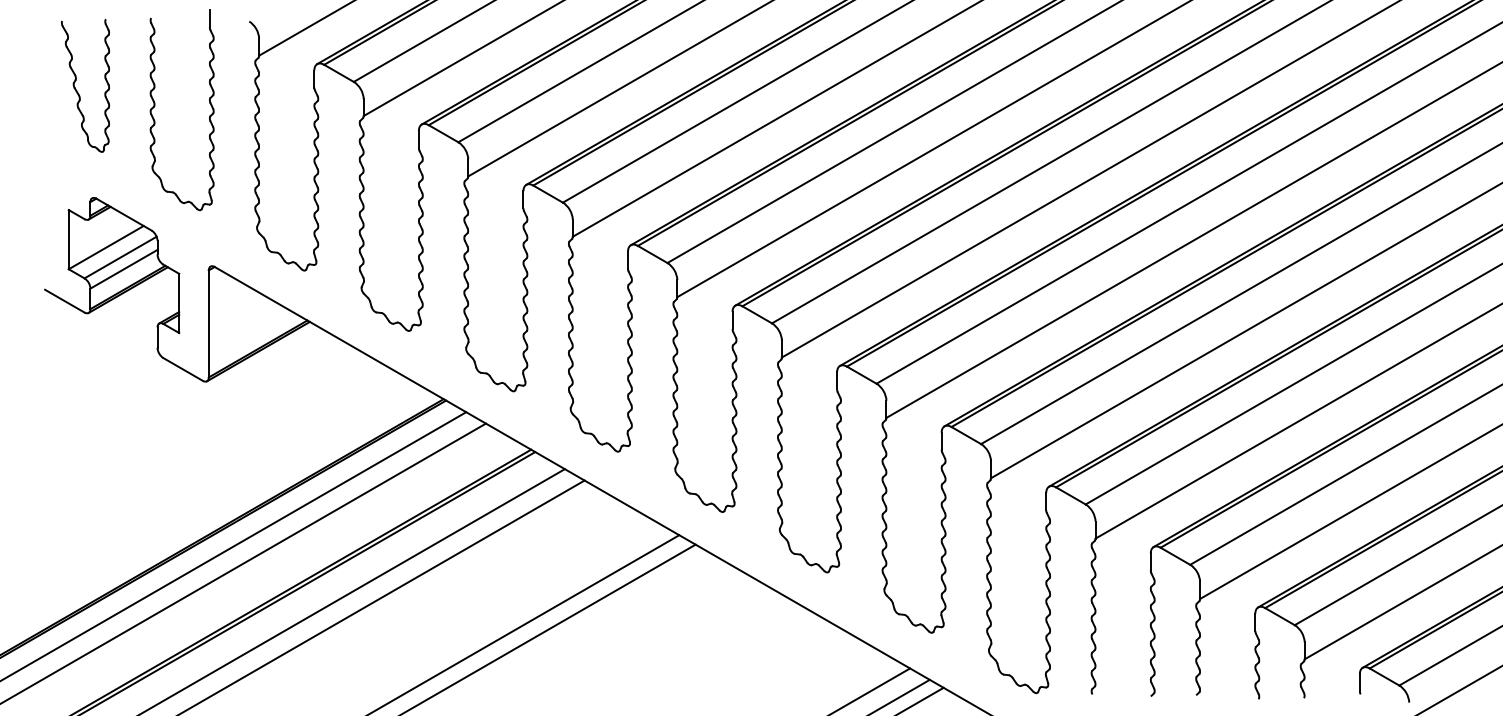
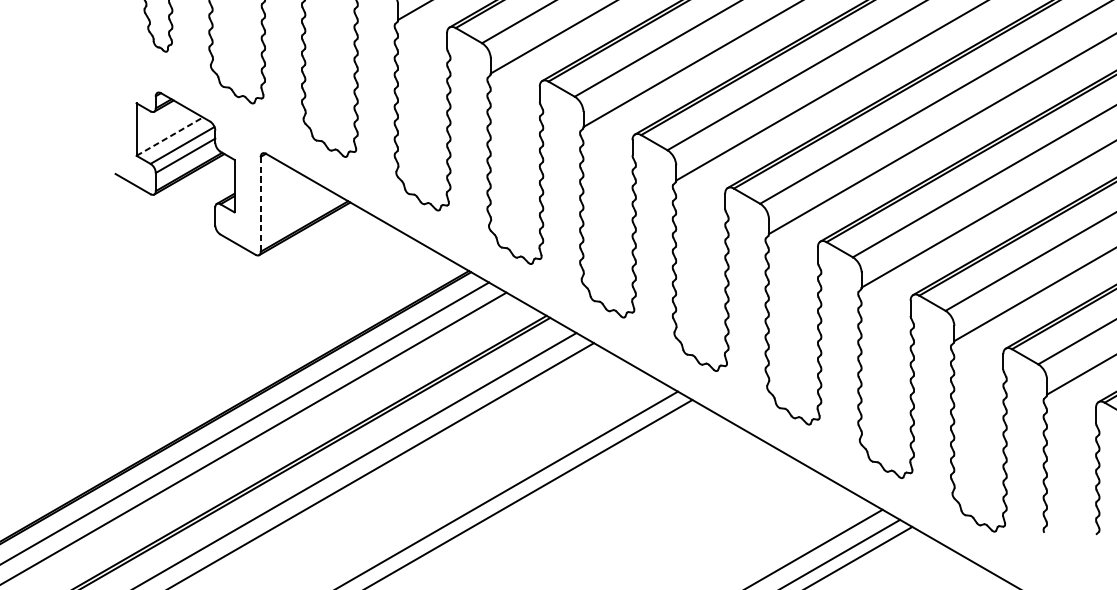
line: (106, 247) -> (170, 136), solid -> dashed
line: (208, 323) -> (260, 203), solid -> dashed

